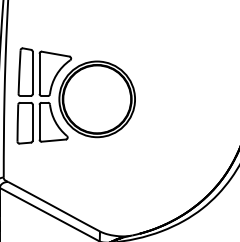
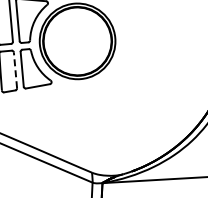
line: (32, 122) -> (15, 70), solid -> dashed

